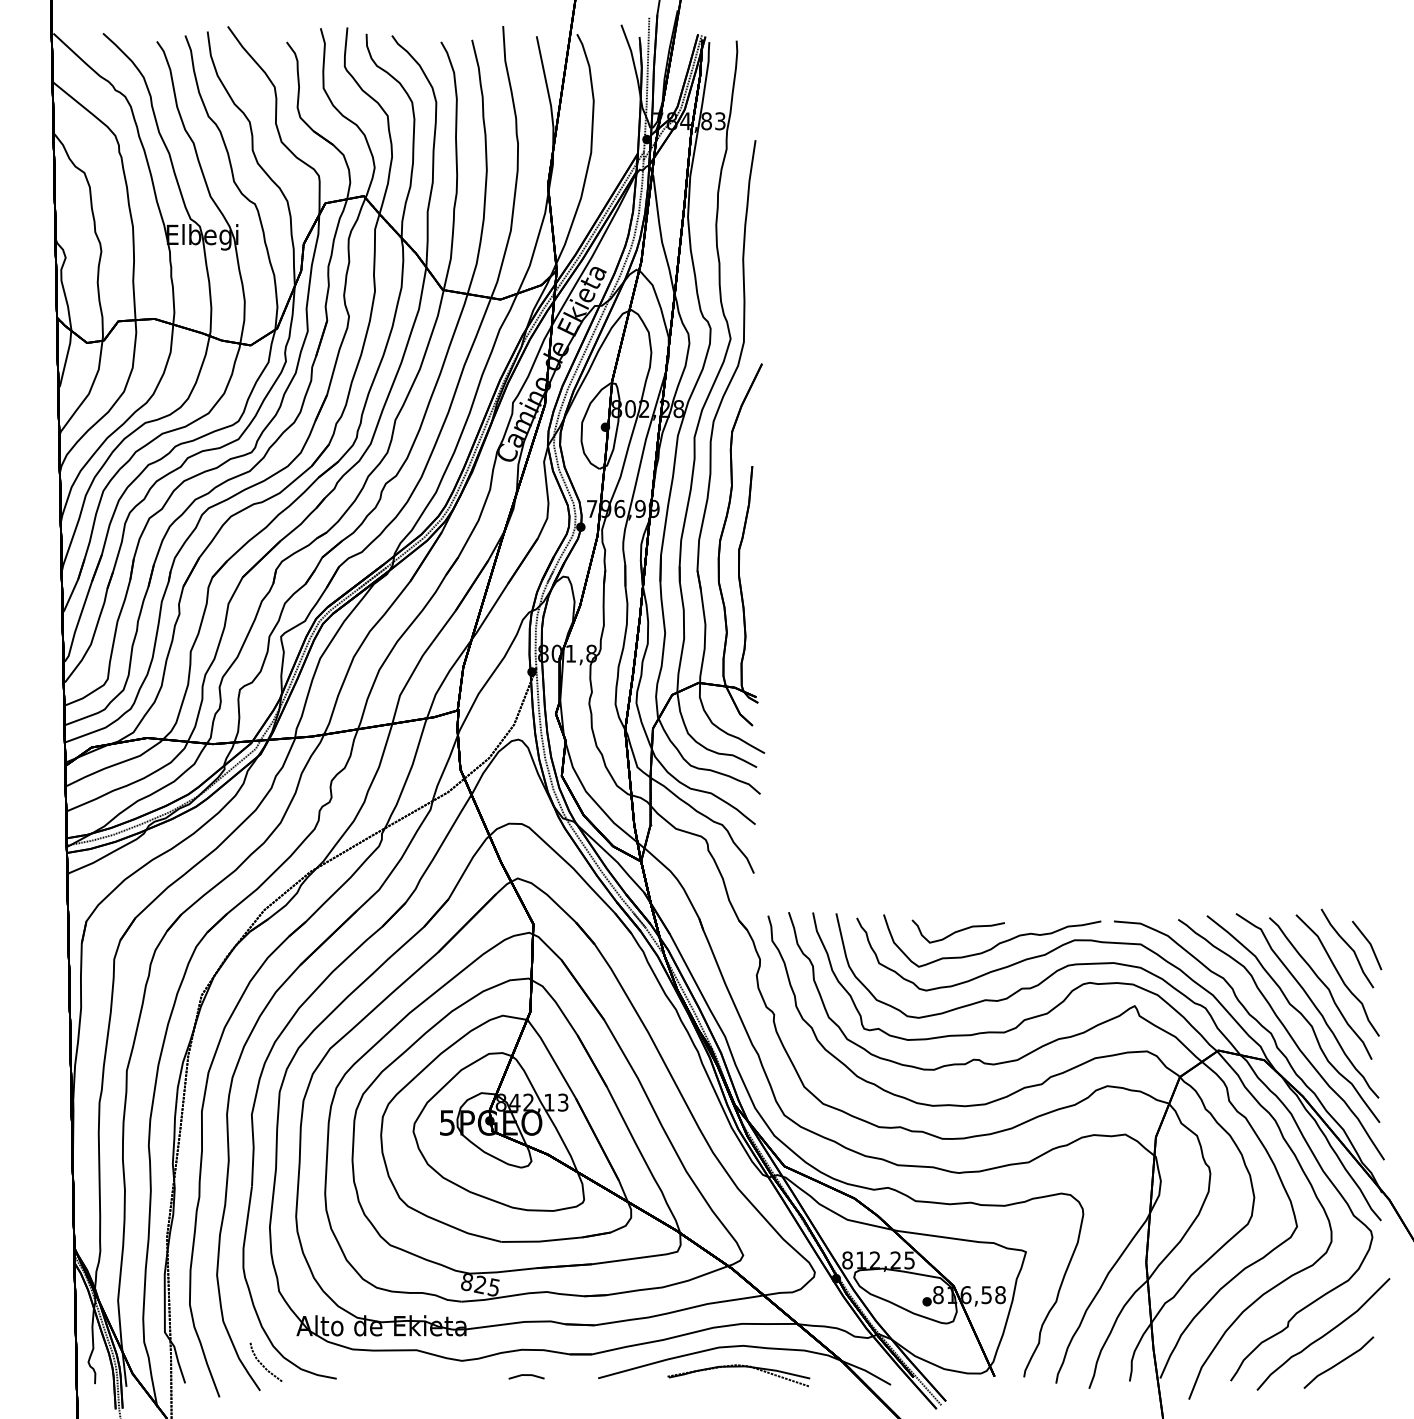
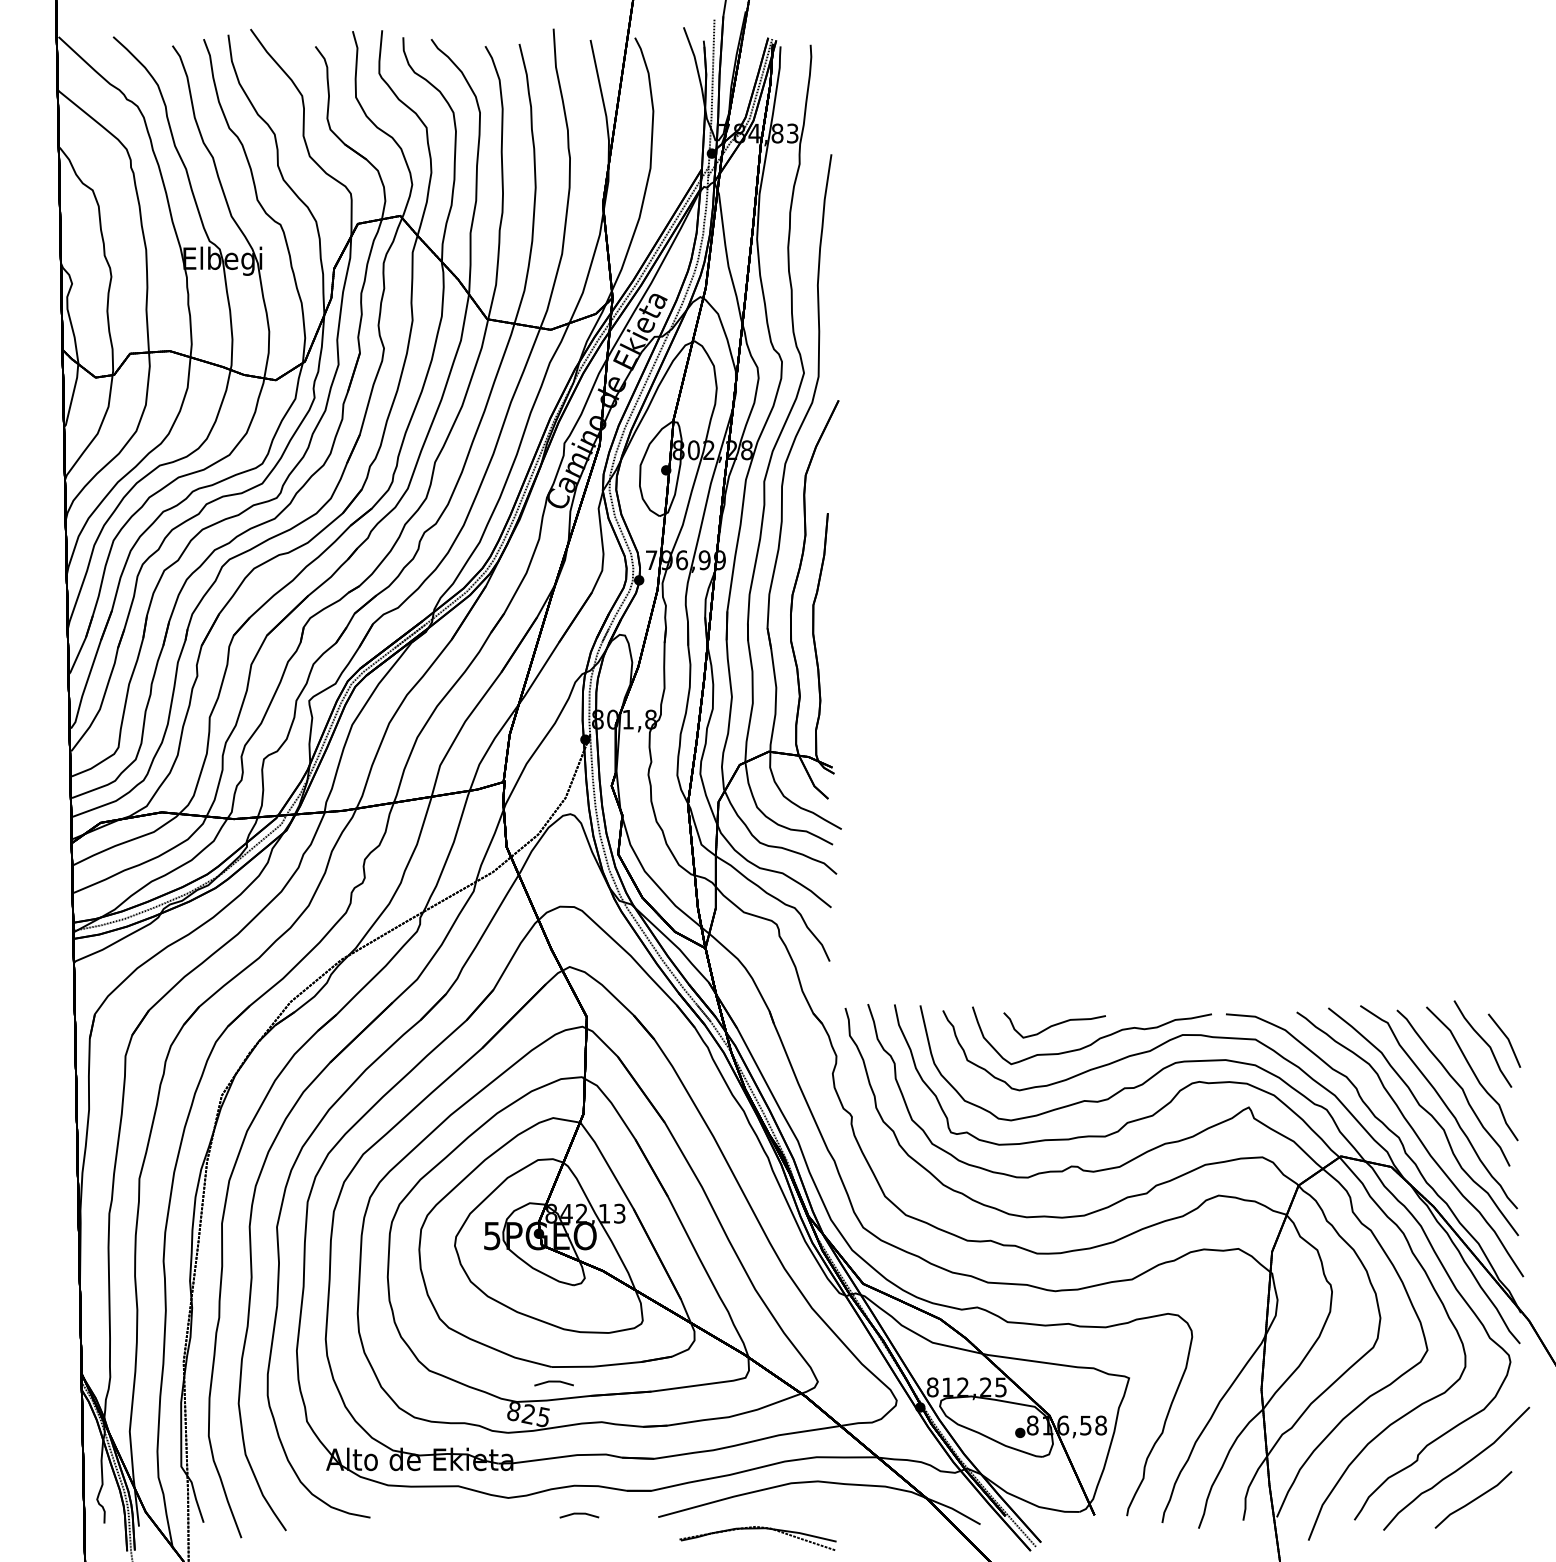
line: (503, 1255) -> (554, 1381), added
line: (262, 1363) -> (288, 1500), removed
part: (738, 1367) -> (757, 1529), moved

